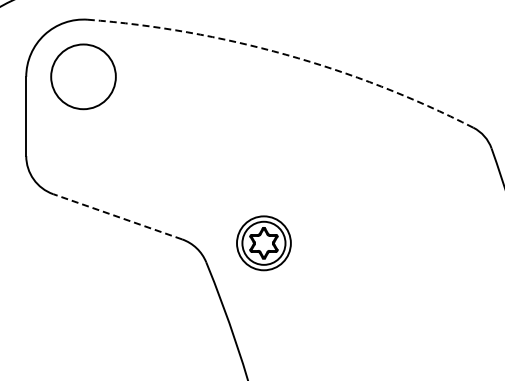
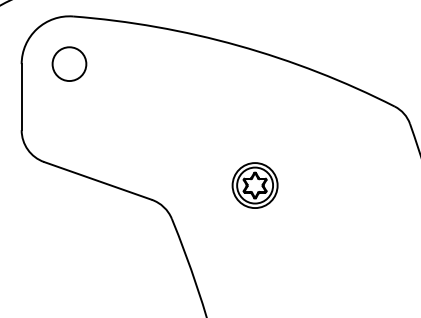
arc: (285, 54) -> (238, 45), dashed -> solid
circle: (83, 76) -> (69, 63), size x0.62
line: (117, 216) -> (97, 180), dashed -> solid
part: (263, 243) -> (254, 185), moved

